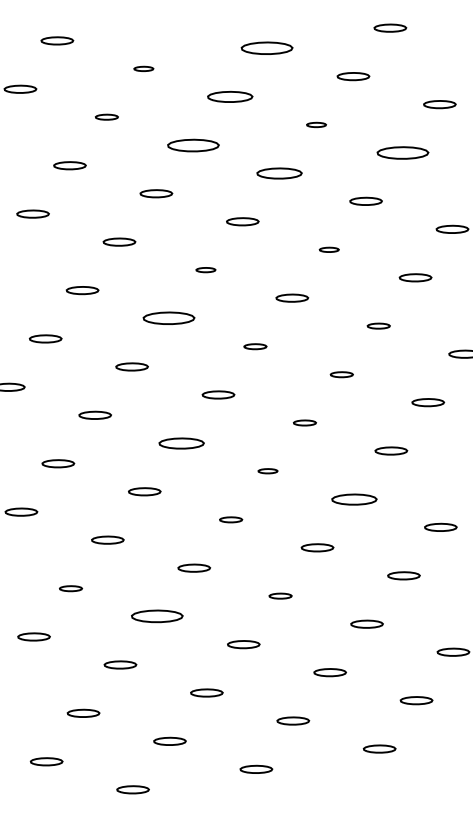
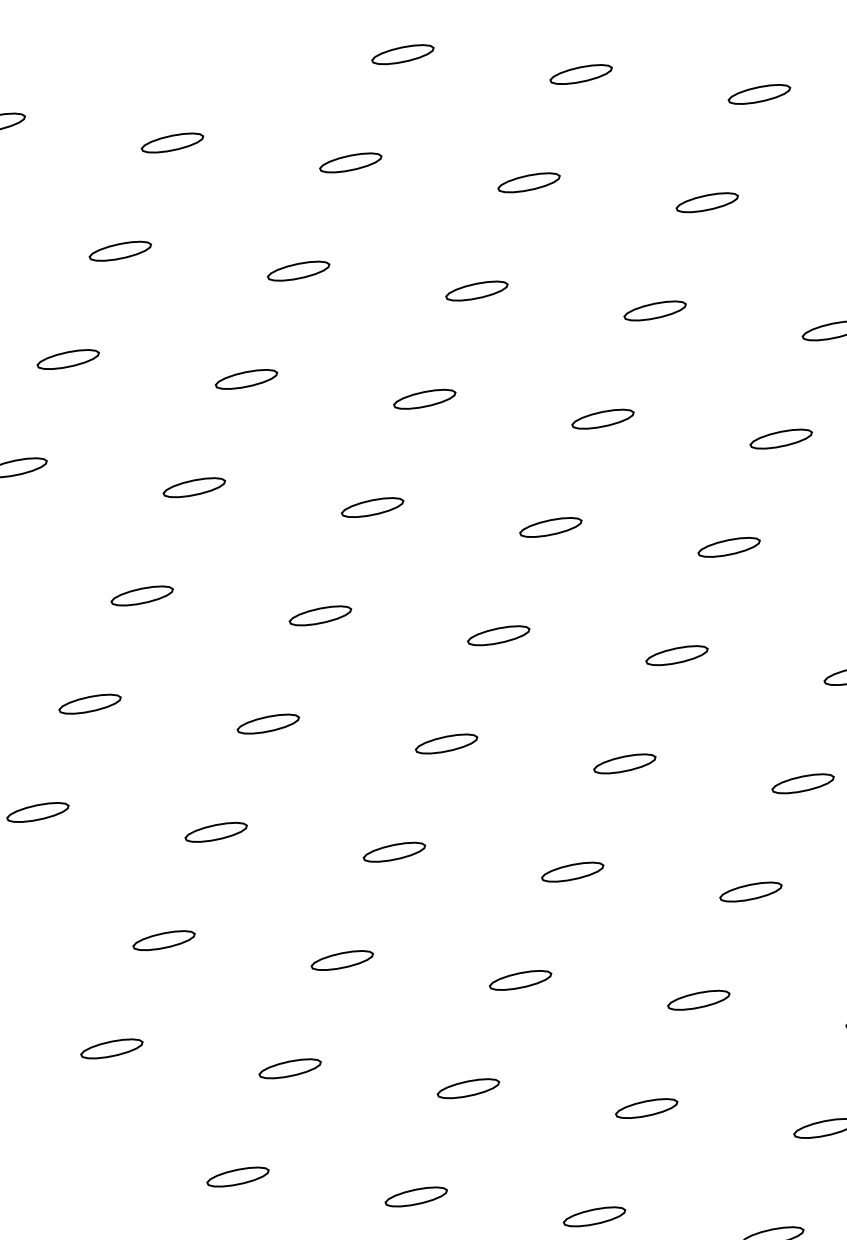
part: (266, 48) -> (401, 54), size x0.62
part: (143, 68) -> (171, 142), size x1.67
part: (229, 96) -> (349, 162), size x0.71
part: (106, 116) -> (119, 249), size x1.43
part: (316, 124) -> (528, 181), size x1.67
part: (192, 144) -> (296, 269), size x0.62
part: (402, 152) -> (706, 201), size x0.62
part: (279, 172) -> (476, 289), size x0.71
part: (329, 249) -> (603, 418), size x1.67
part: (205, 269) -> (371, 506), size x1.67
part: (168, 318) -> (319, 615), size x0.62
part: (378, 325) -> (728, 546), size x1.43
part: (255, 346) -> (498, 635), size x1.43
part: (341, 374) -> (676, 655), size x1.43
part: (304, 422) -> (623, 763), size x1.43
part: (181, 442) -> (393, 850), size x0.71
part: (267, 470) -> (571, 870), size x1.67
part: (354, 498) -> (750, 890), size x0.71
part: (230, 519) -> (519, 980), size x1.43
part: (70, 588) -> (237, 1177), size x1.43
part: (280, 595) -> (646, 1107), size x1.43
part: (157, 616) -> (416, 1196), size x0.62

